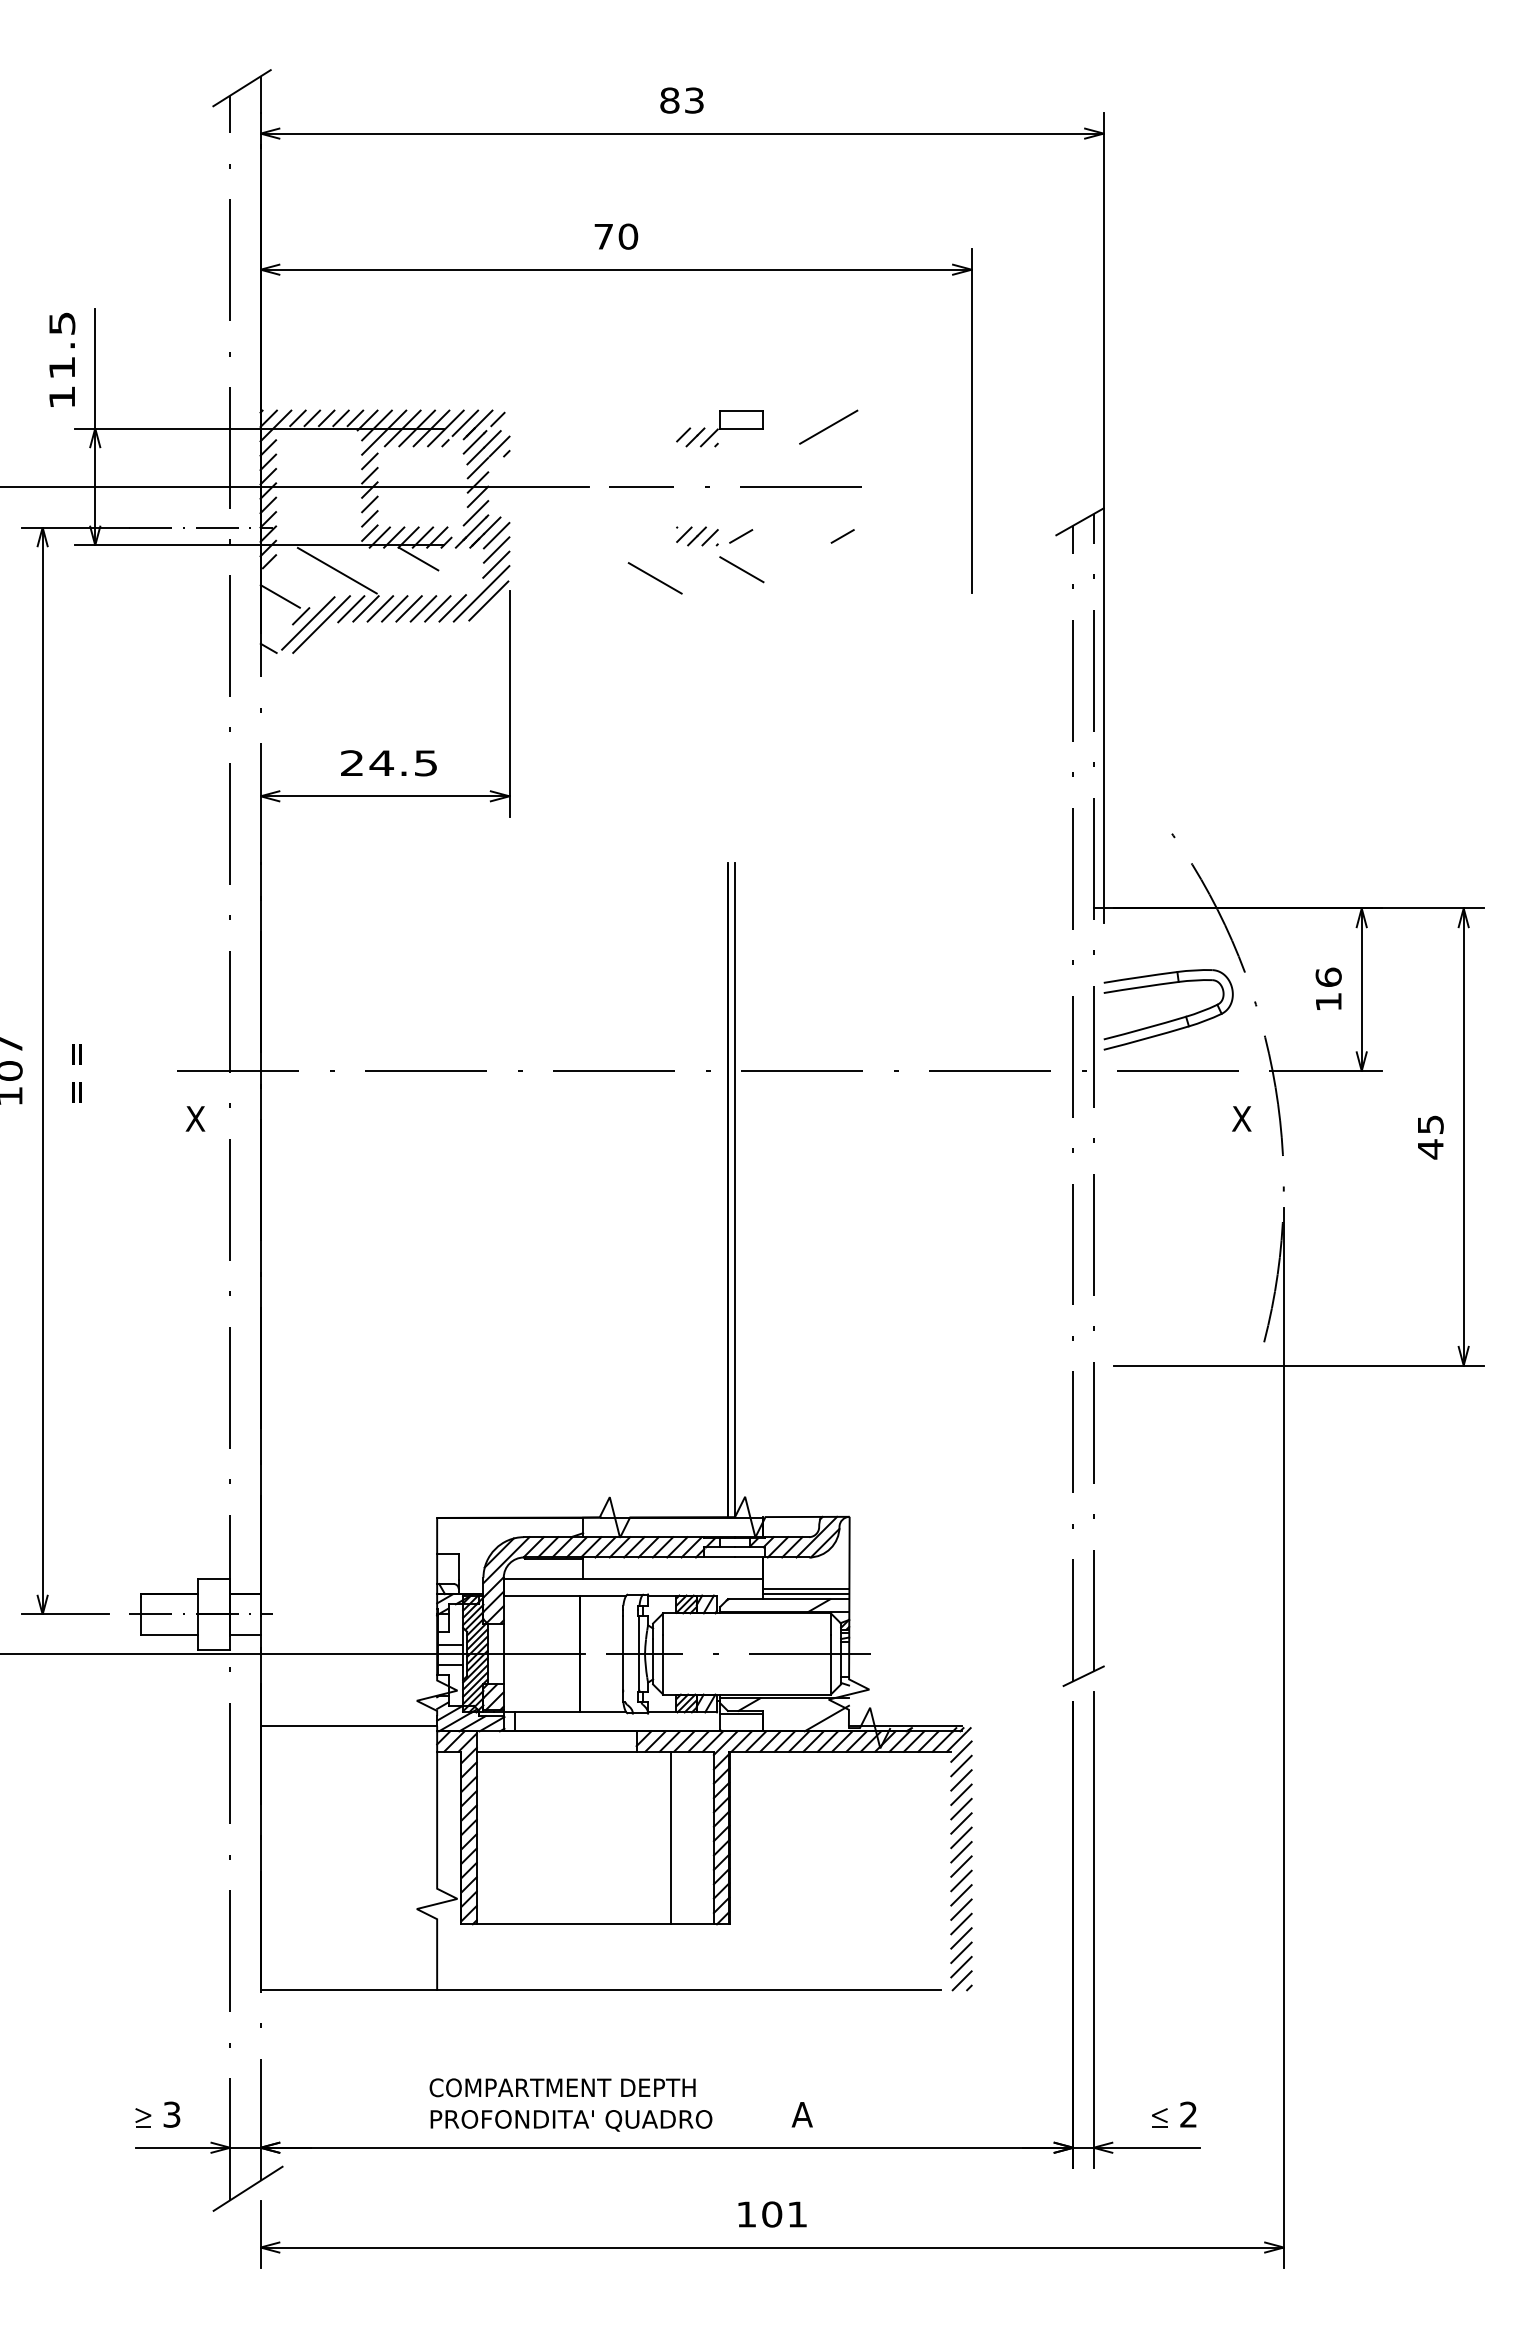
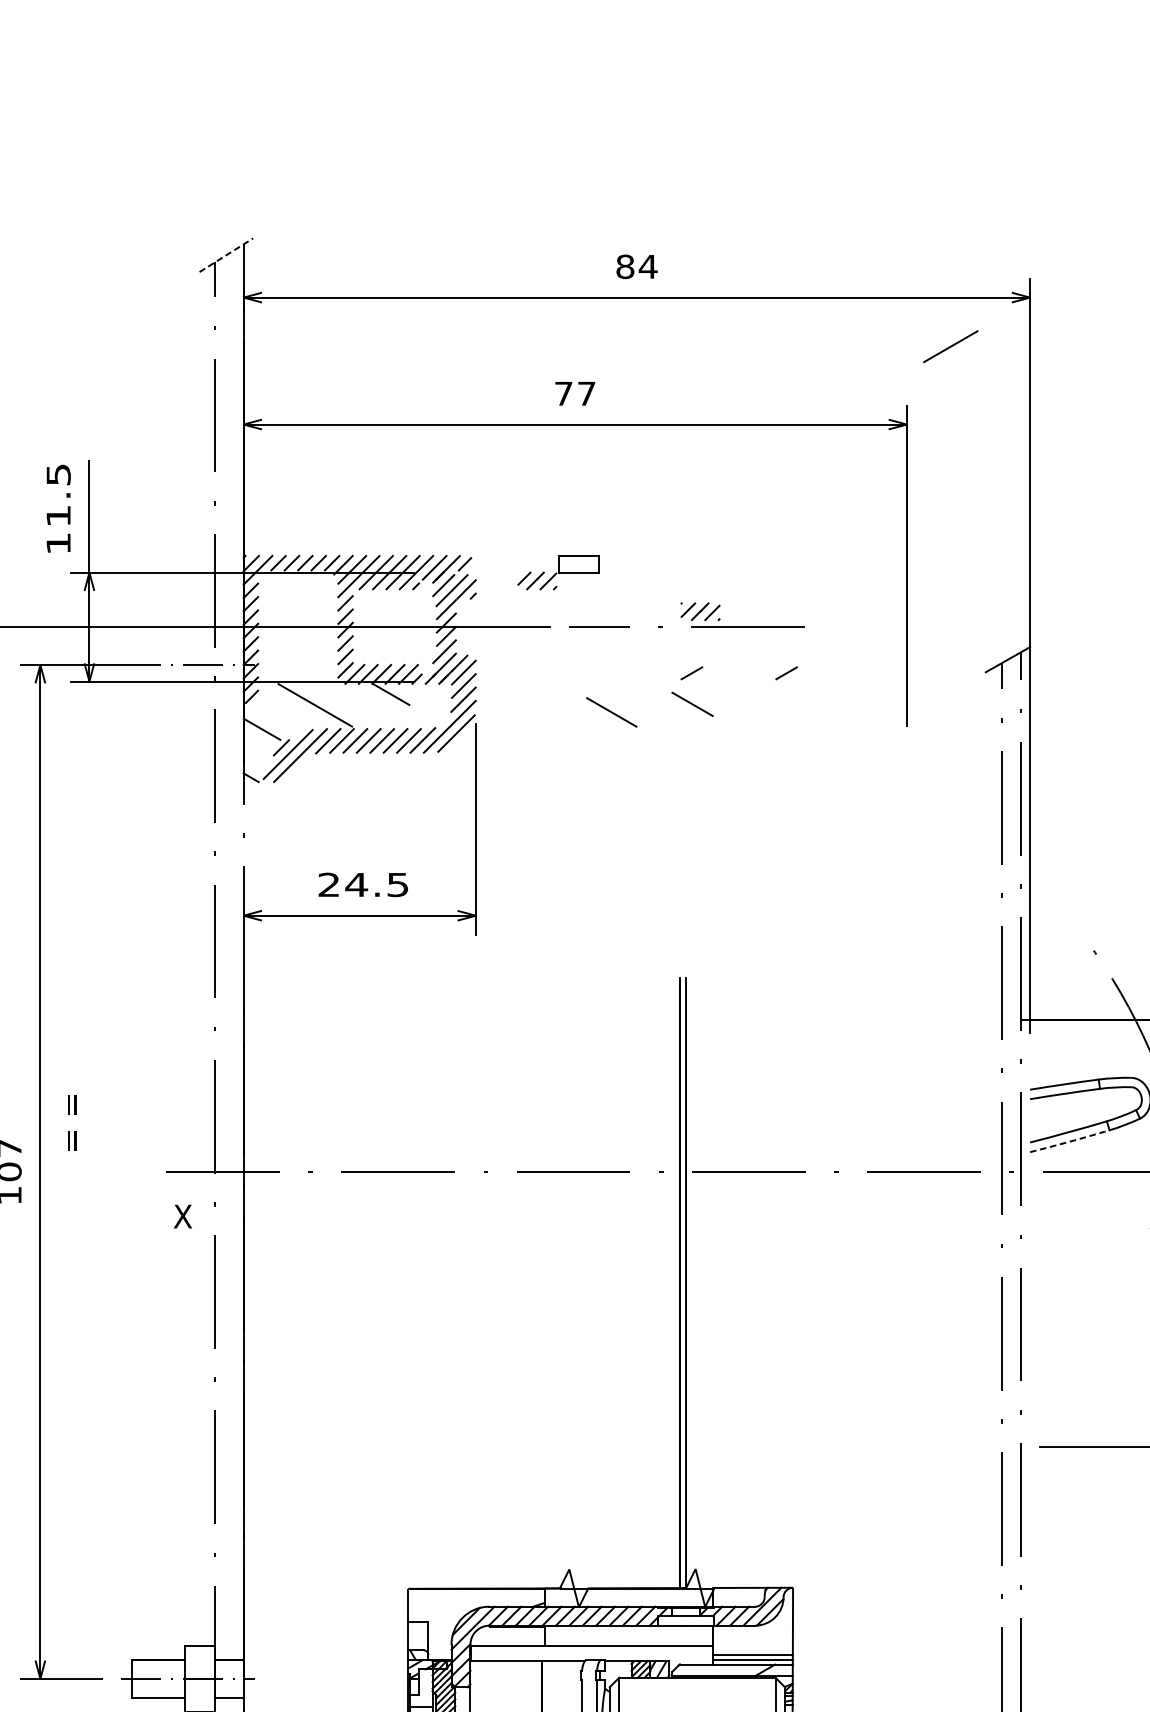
line: (242, 88) -> (226, 255), solid -> dashed
text: (694, 100) -> (648, 266), 83 -> 84
text: (628, 236) -> (586, 393), 70 -> 77
line: (828, 426) -> (950, 346), moved
part: (719, 428) -> (557, 572), moved
part: (697, 536) -> (700, 611), moved
arc: (1146, 1038) -> (1069, 1141), solid -> dashed
text: (76, 1073) -> (71, 1122), moved

